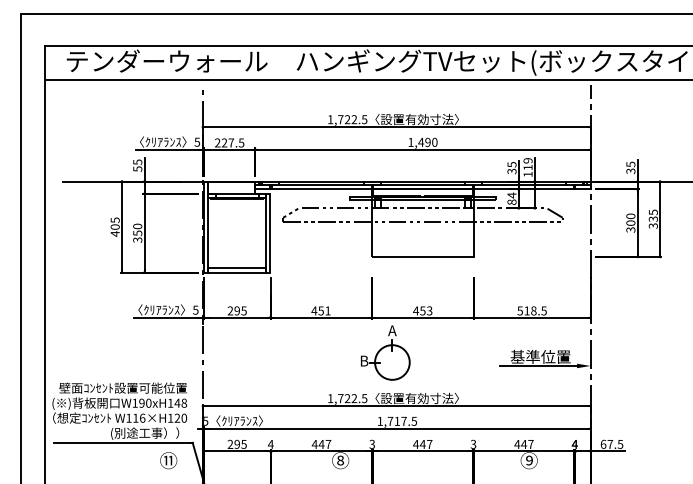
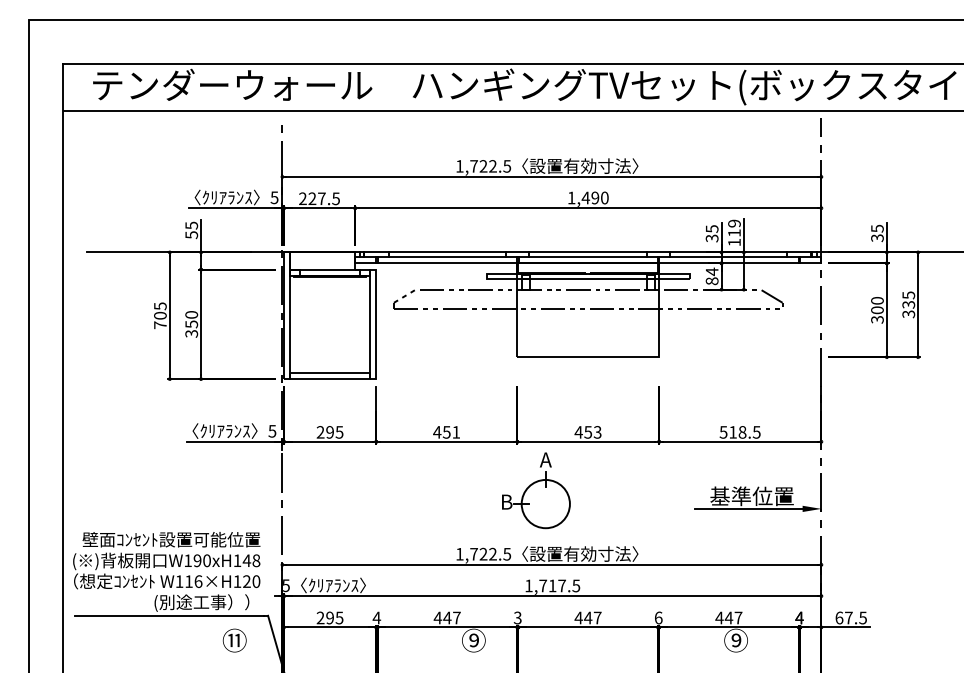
text: (114, 233) -> (159, 324), 405 -> 705
text: (473, 443) -> (658, 616), 3 -> 6
text: (340, 461) -> (473, 641), ⑧ -> ⑨

